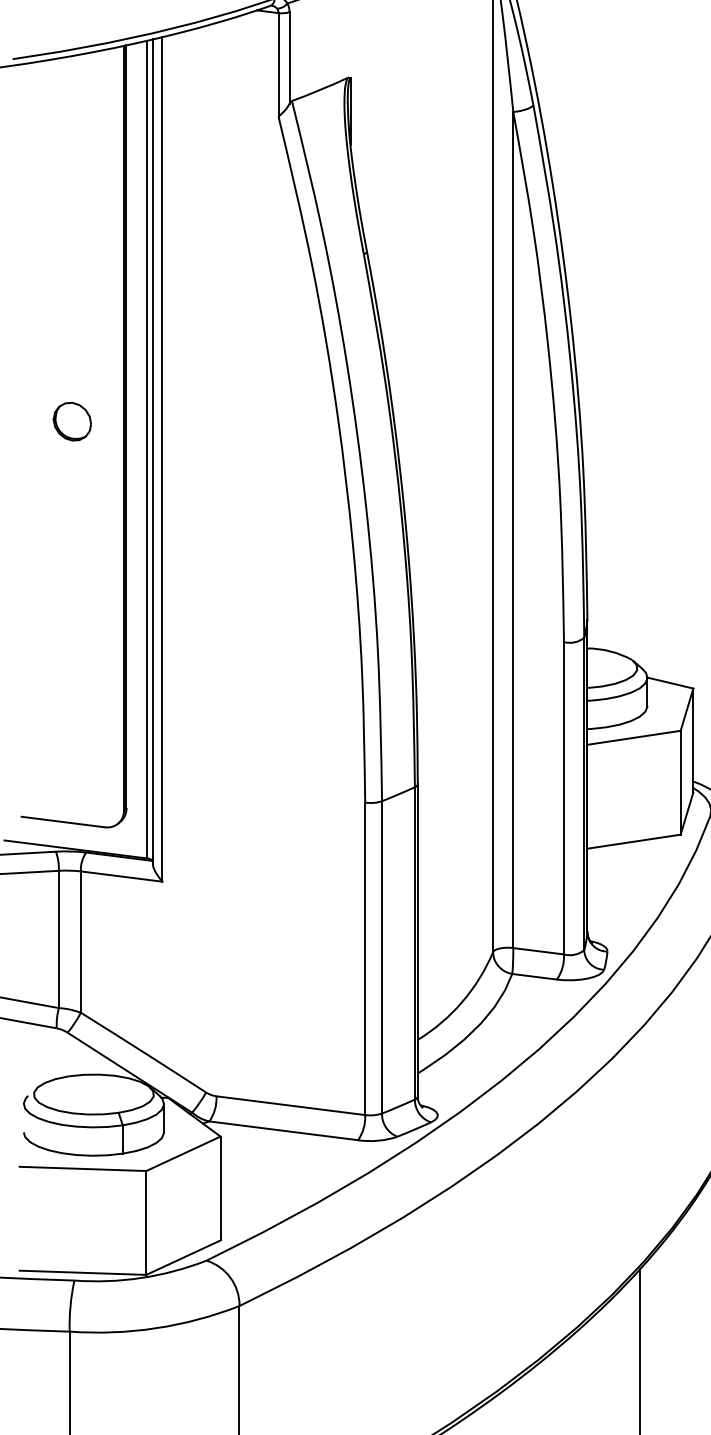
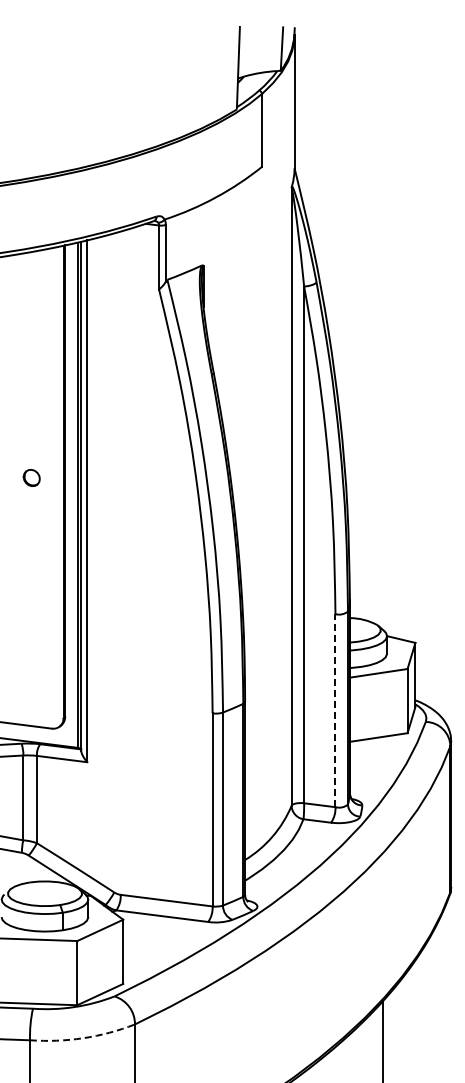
part: (72, 420) -> (31, 477), size x0.7
line: (564, 797) -> (335, 710), solid -> dashed
arc: (156, 1328) -> (83, 1038), solid -> dashed

